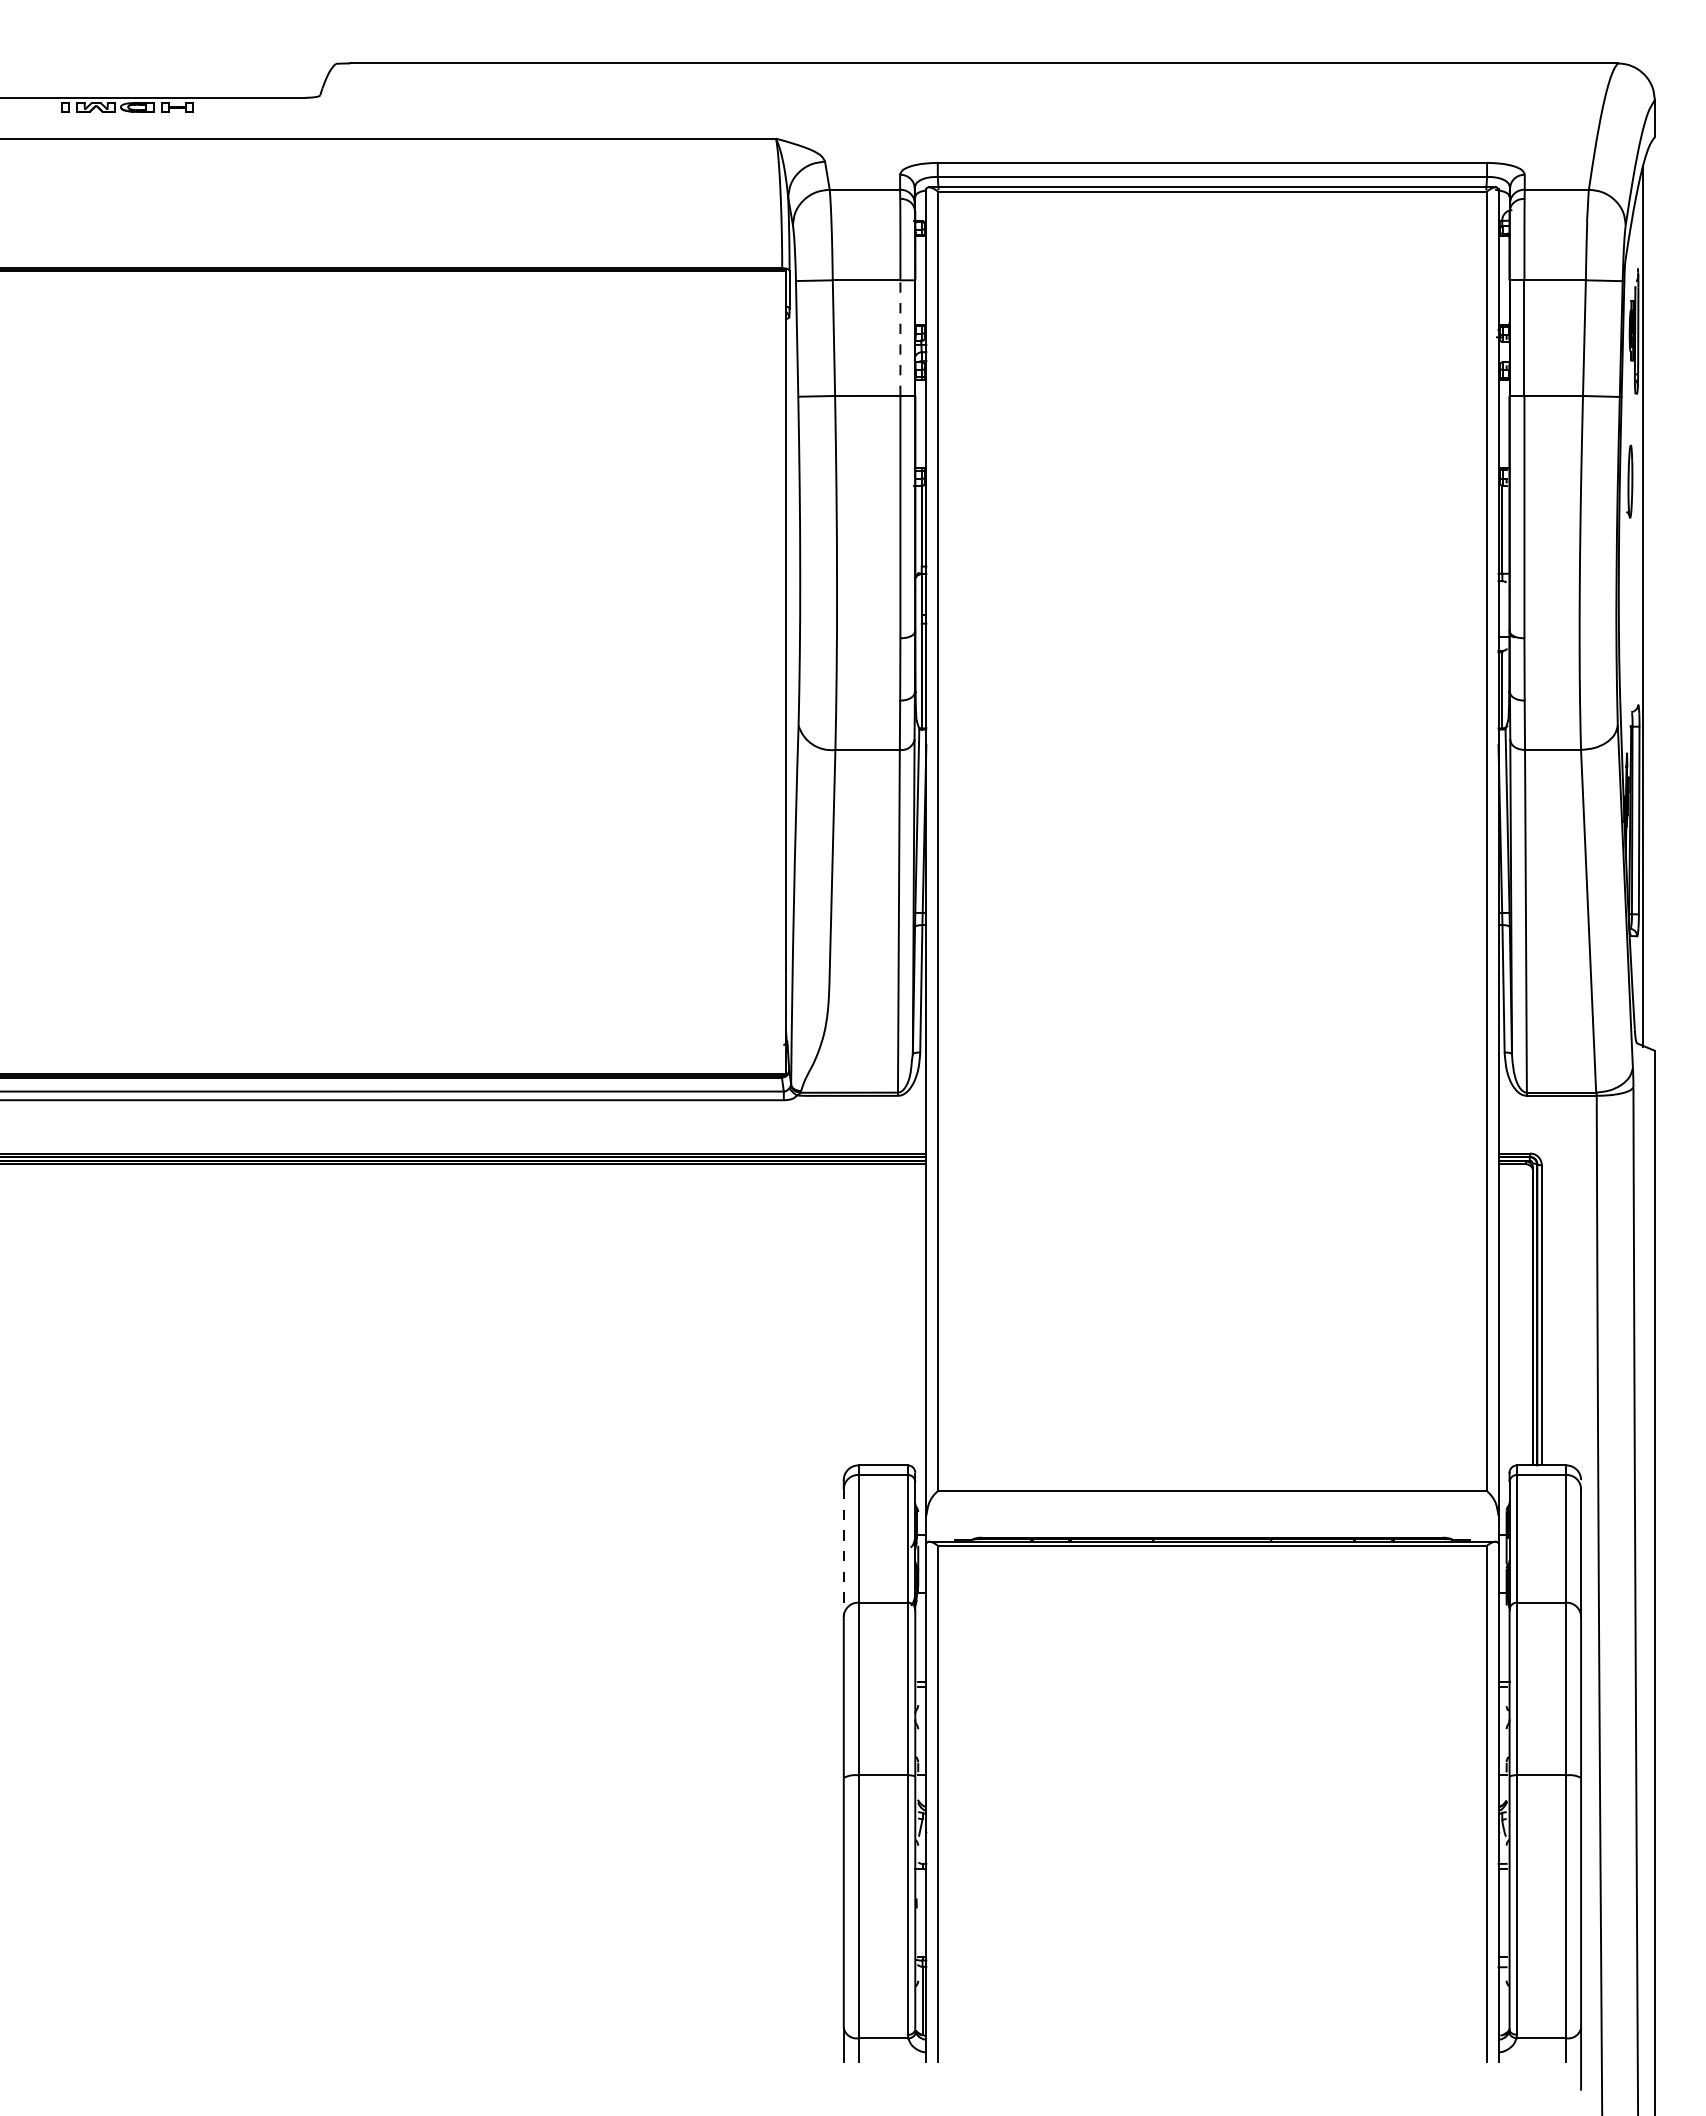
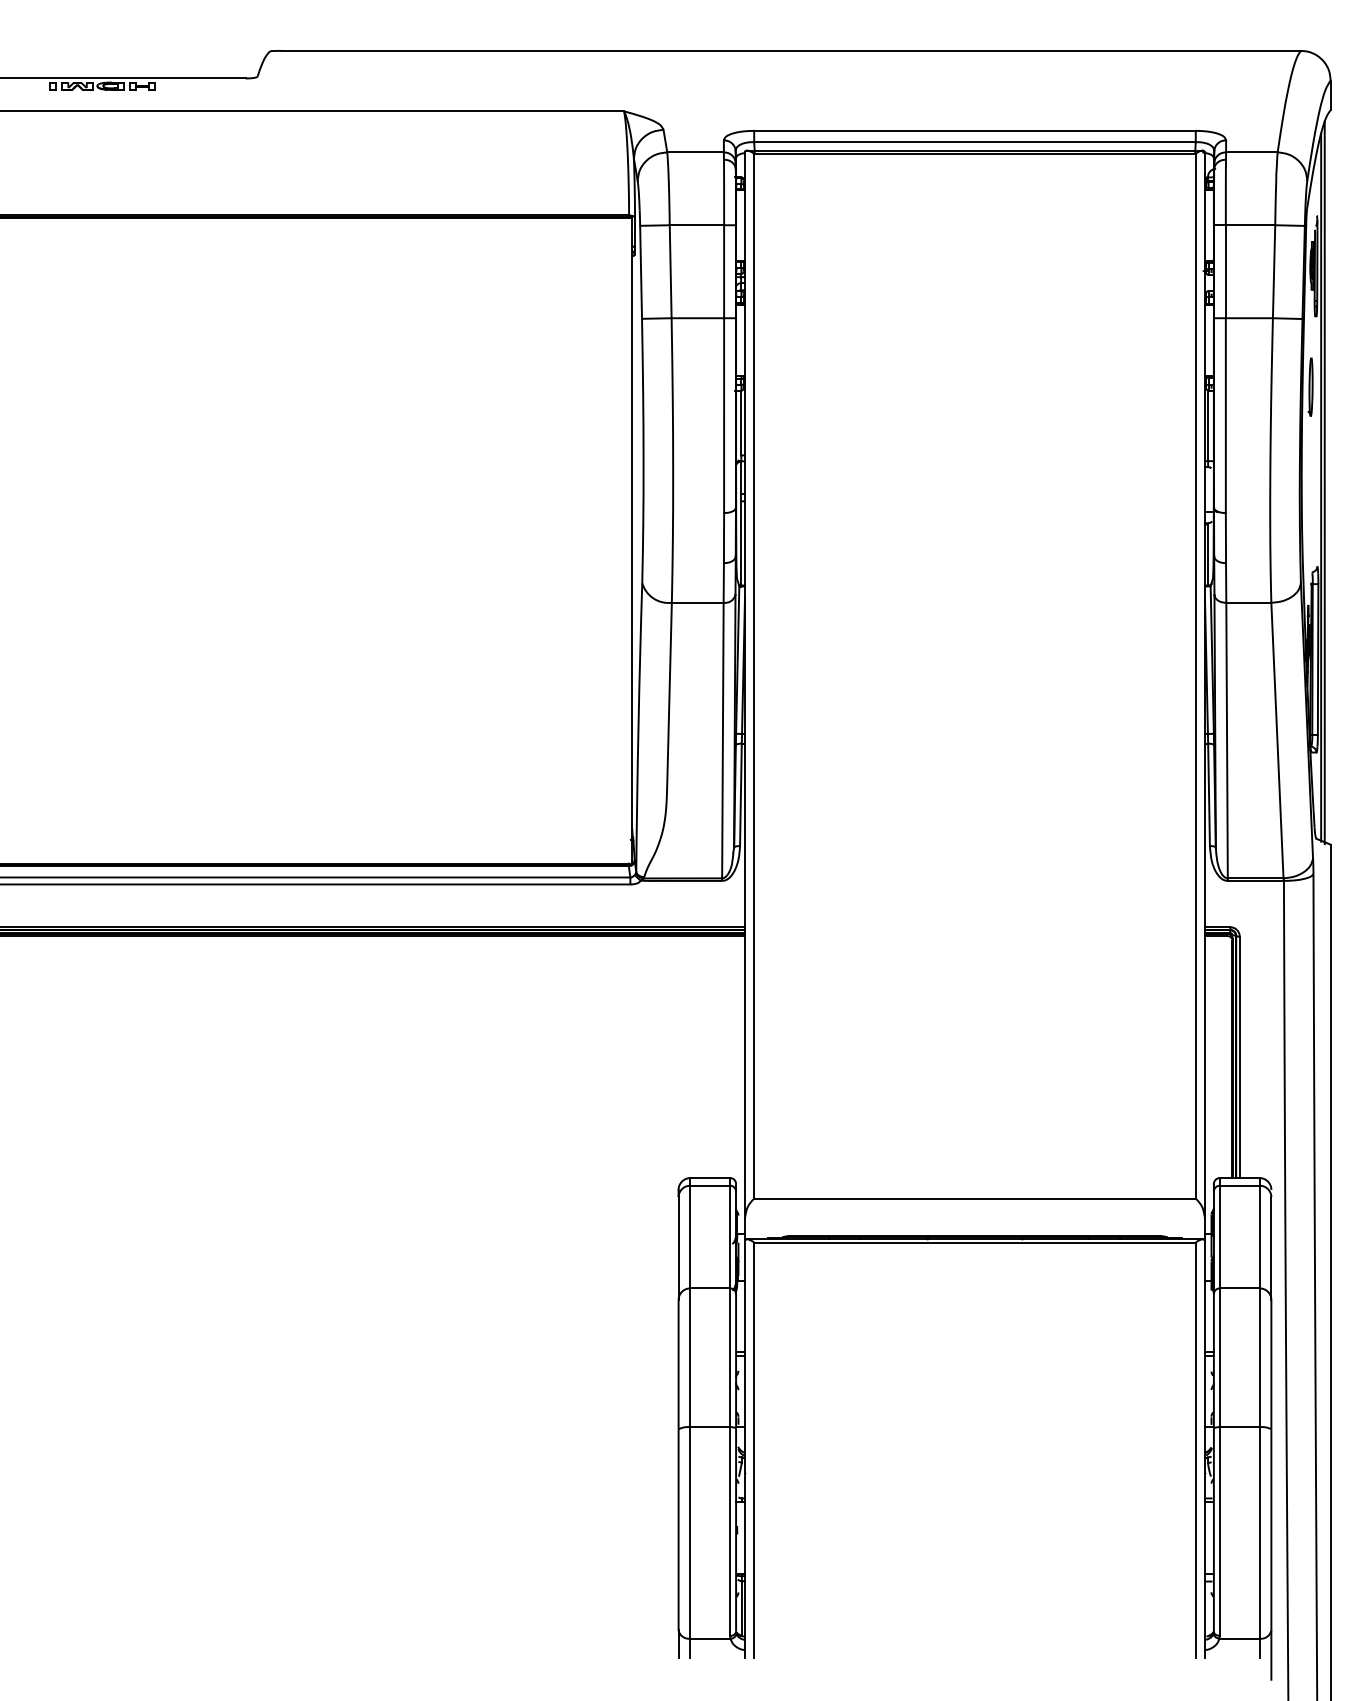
line: (900, 338) -> (724, 272), dashed -> solid
line: (1647, 600) -> (1324, 482), added
line: (843, 1552) -> (678, 1248), dashed -> solid

